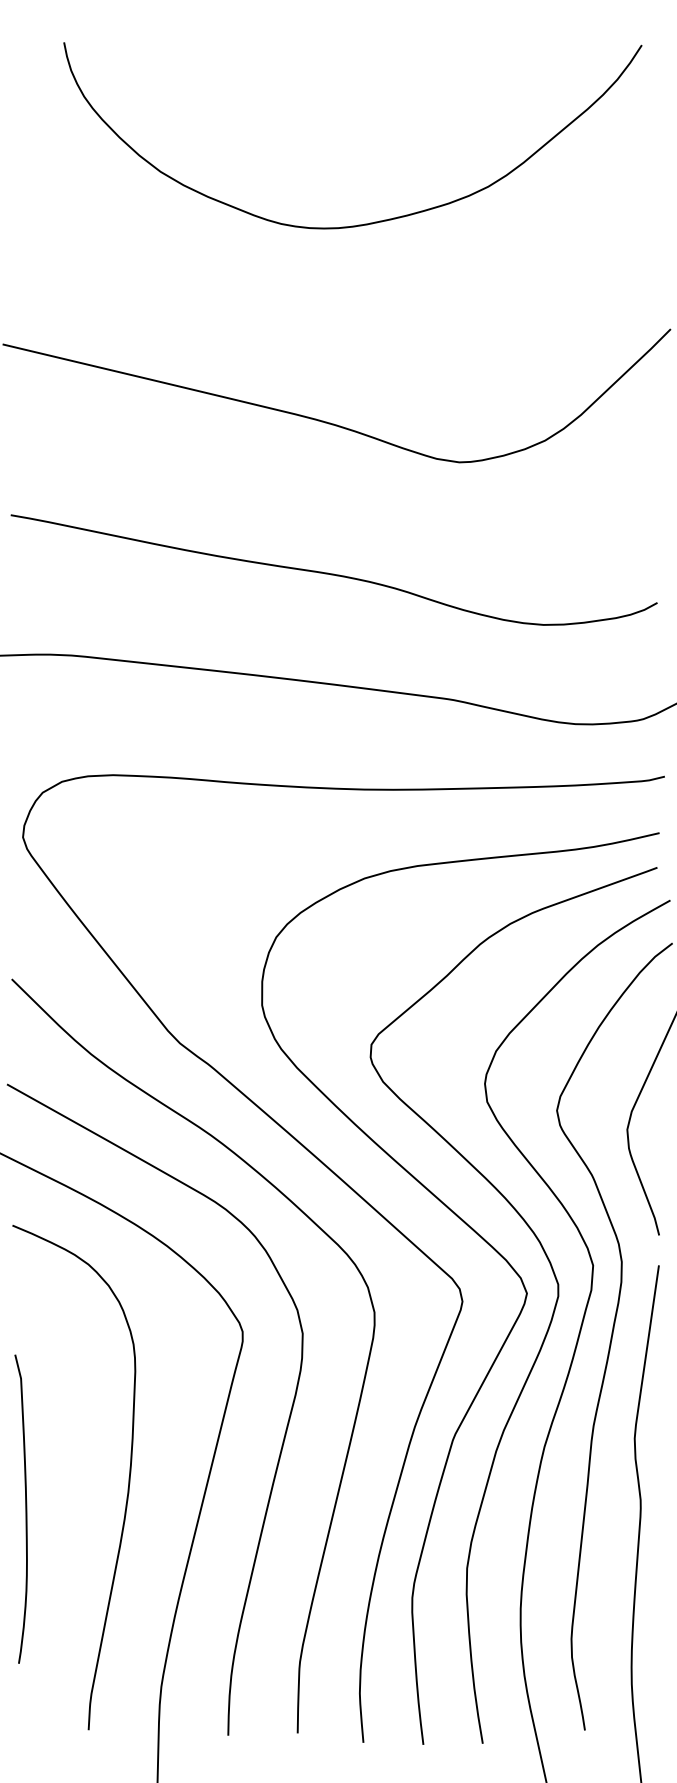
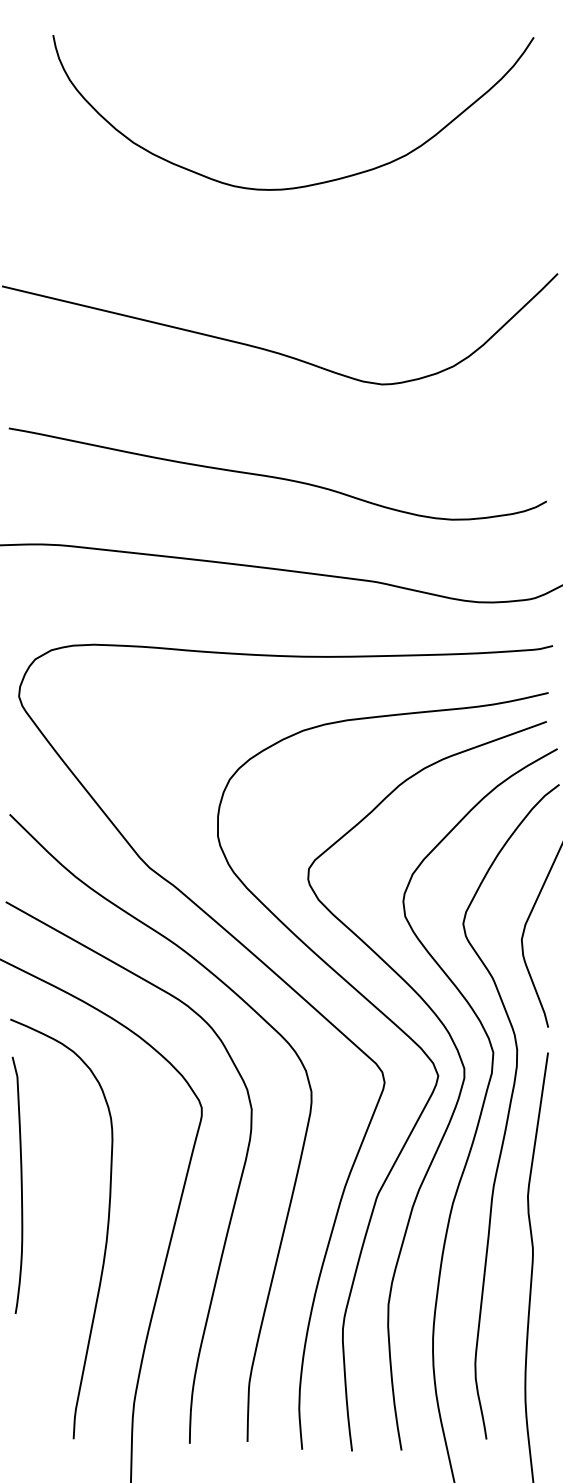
curve: (24, 1508) -> (20, 1184), moved

